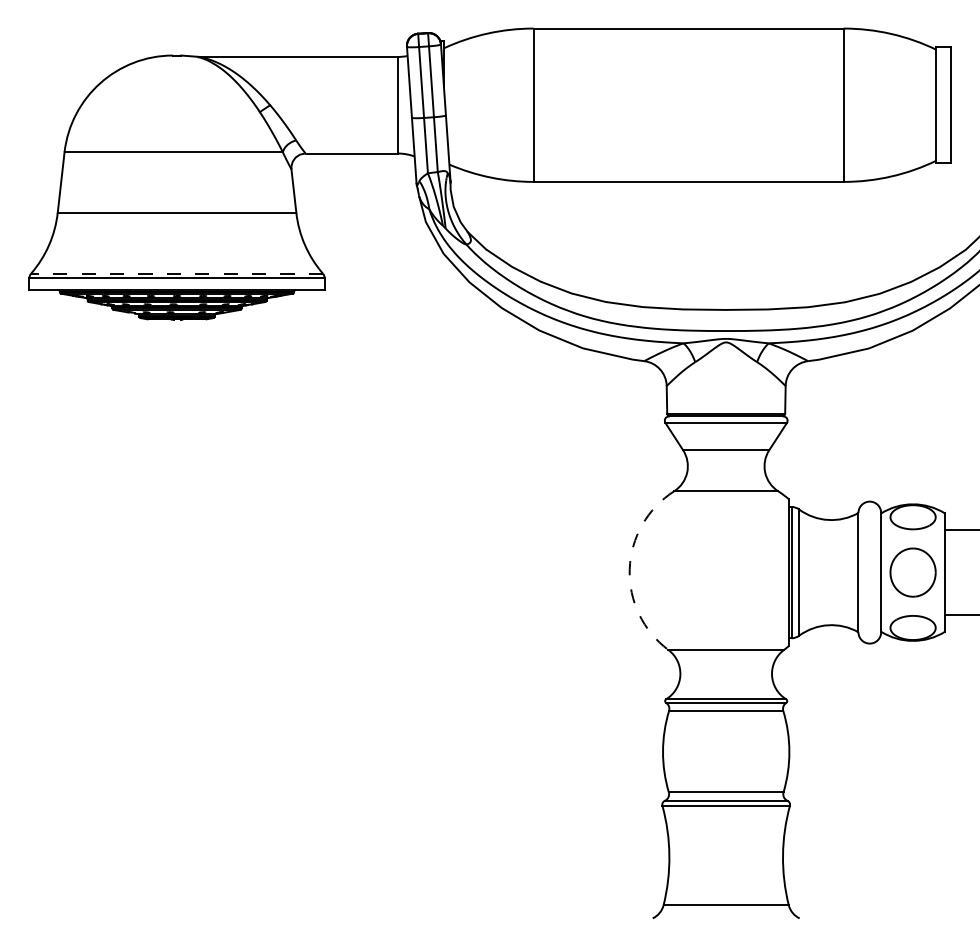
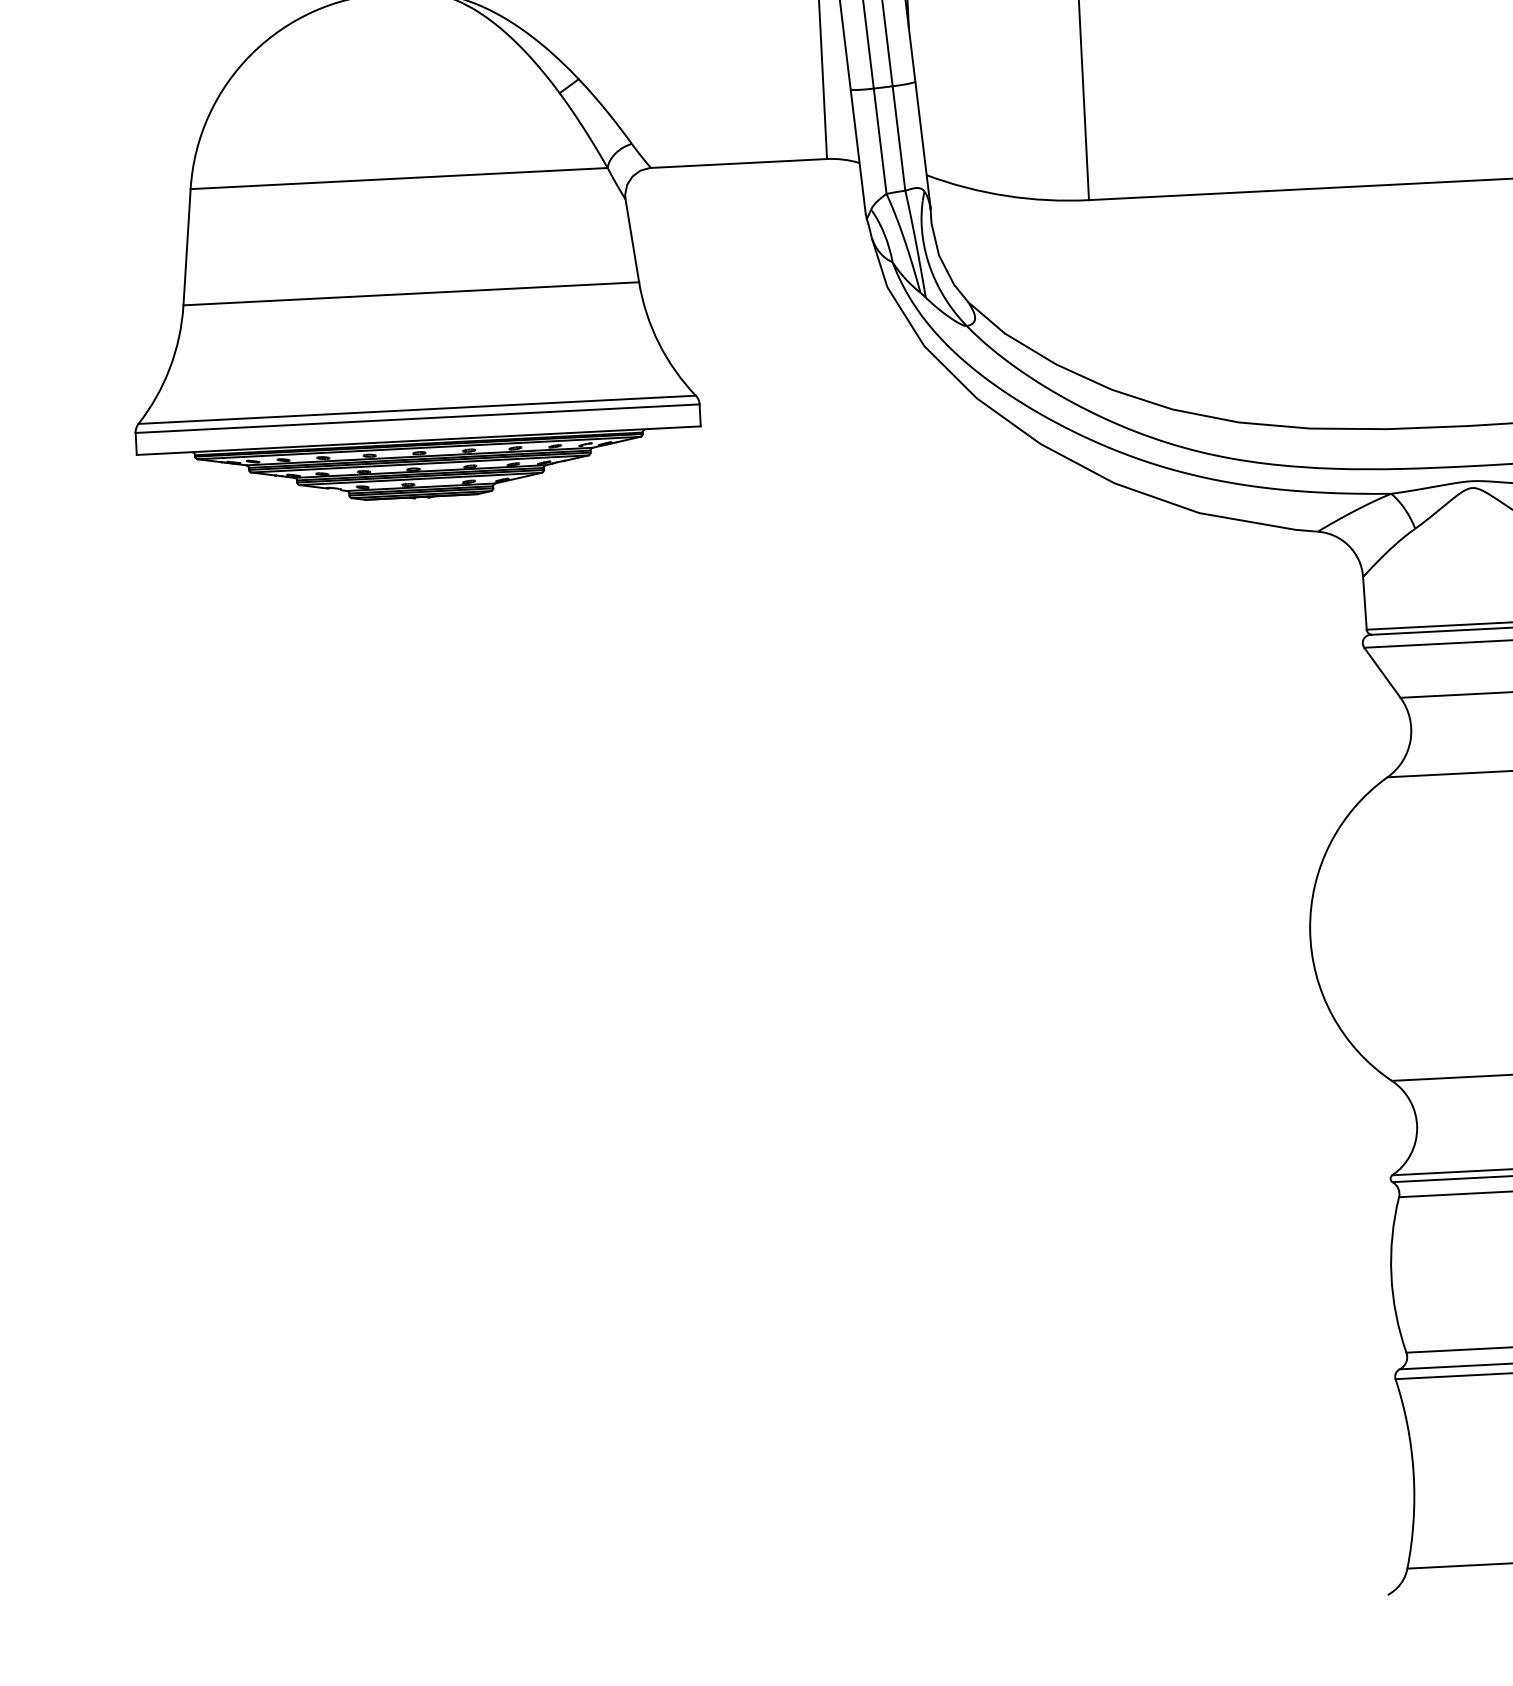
line: (177, 273) -> (418, 409), dashed -> solid
arc: (629, 569) -> (1309, 930), dashed -> solid

